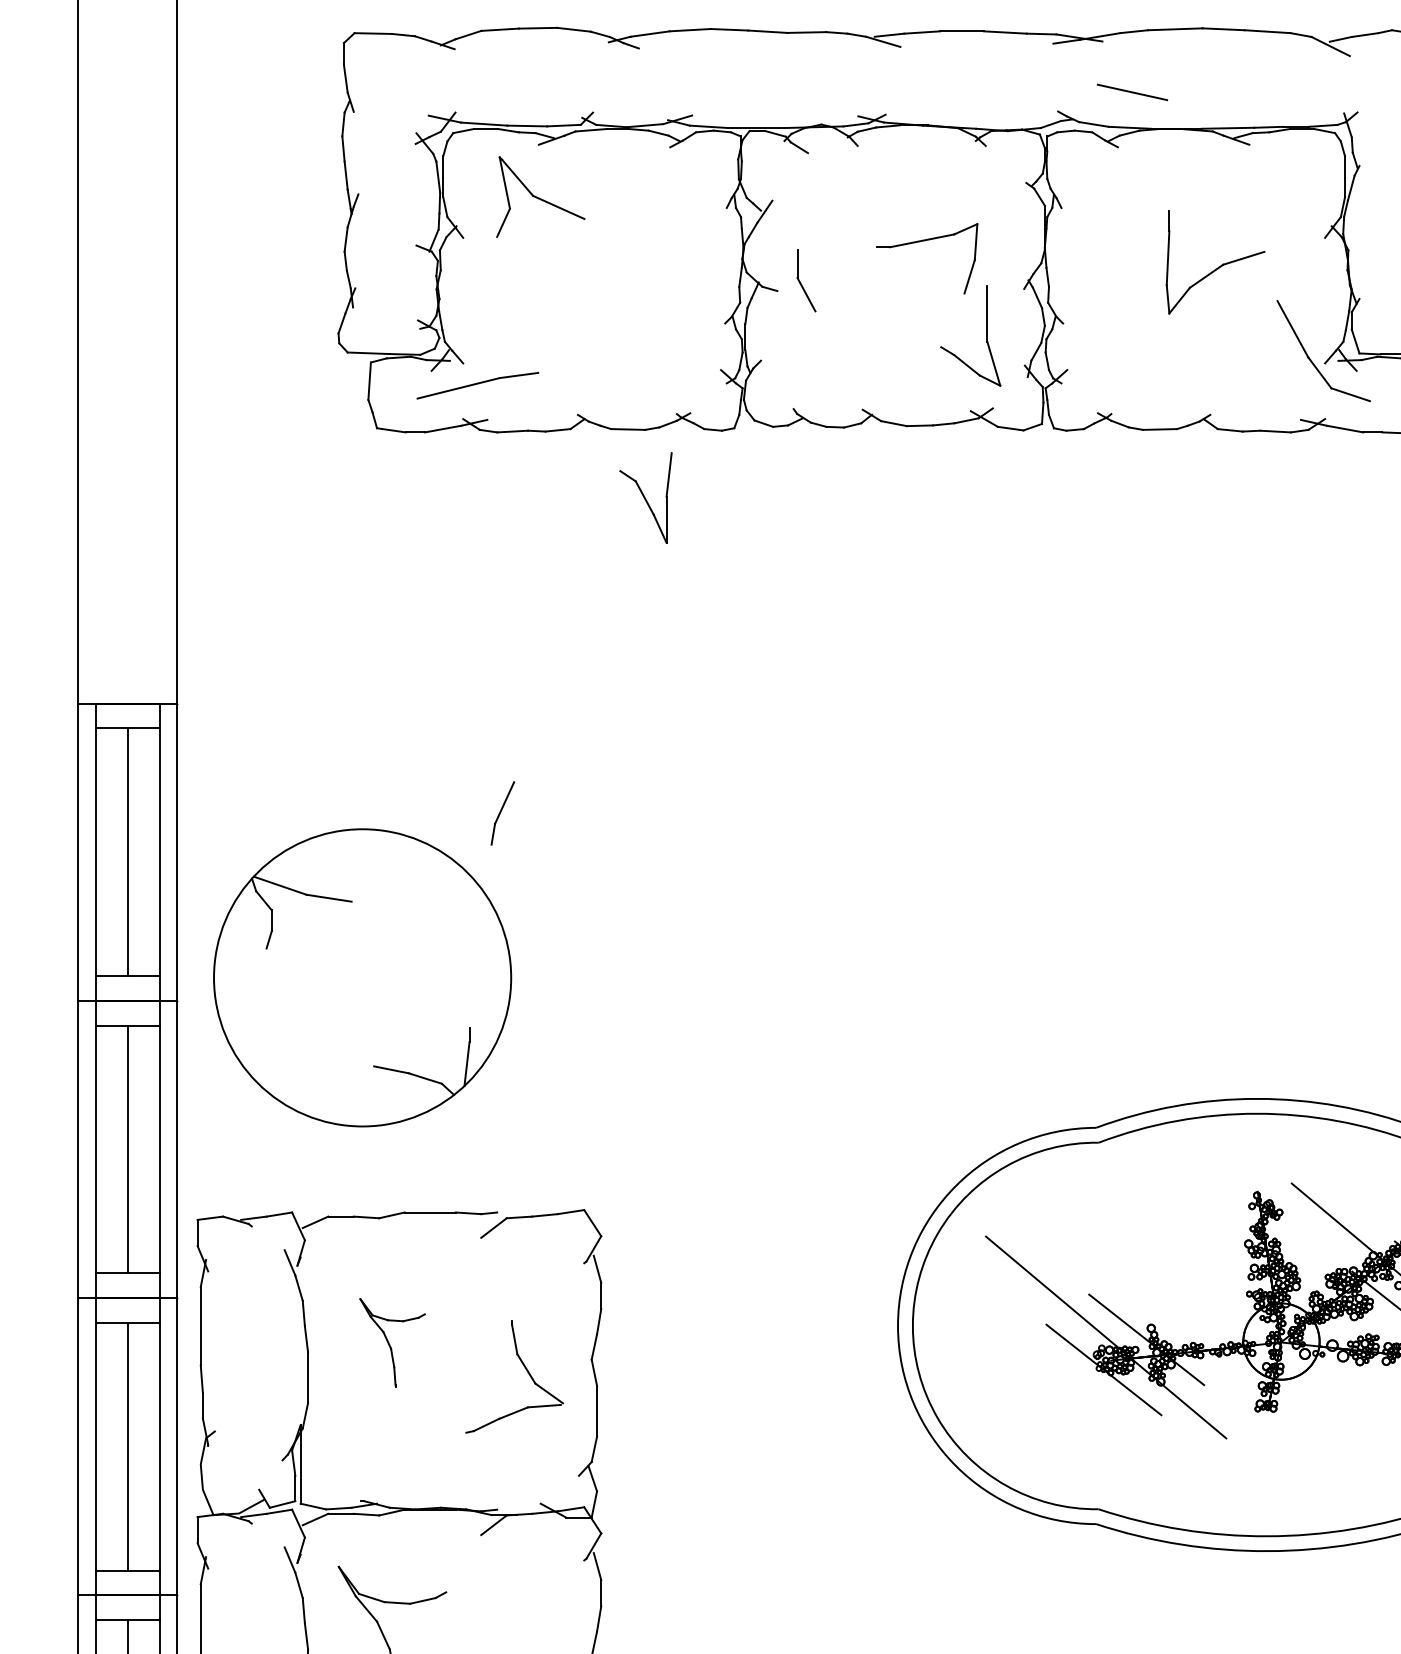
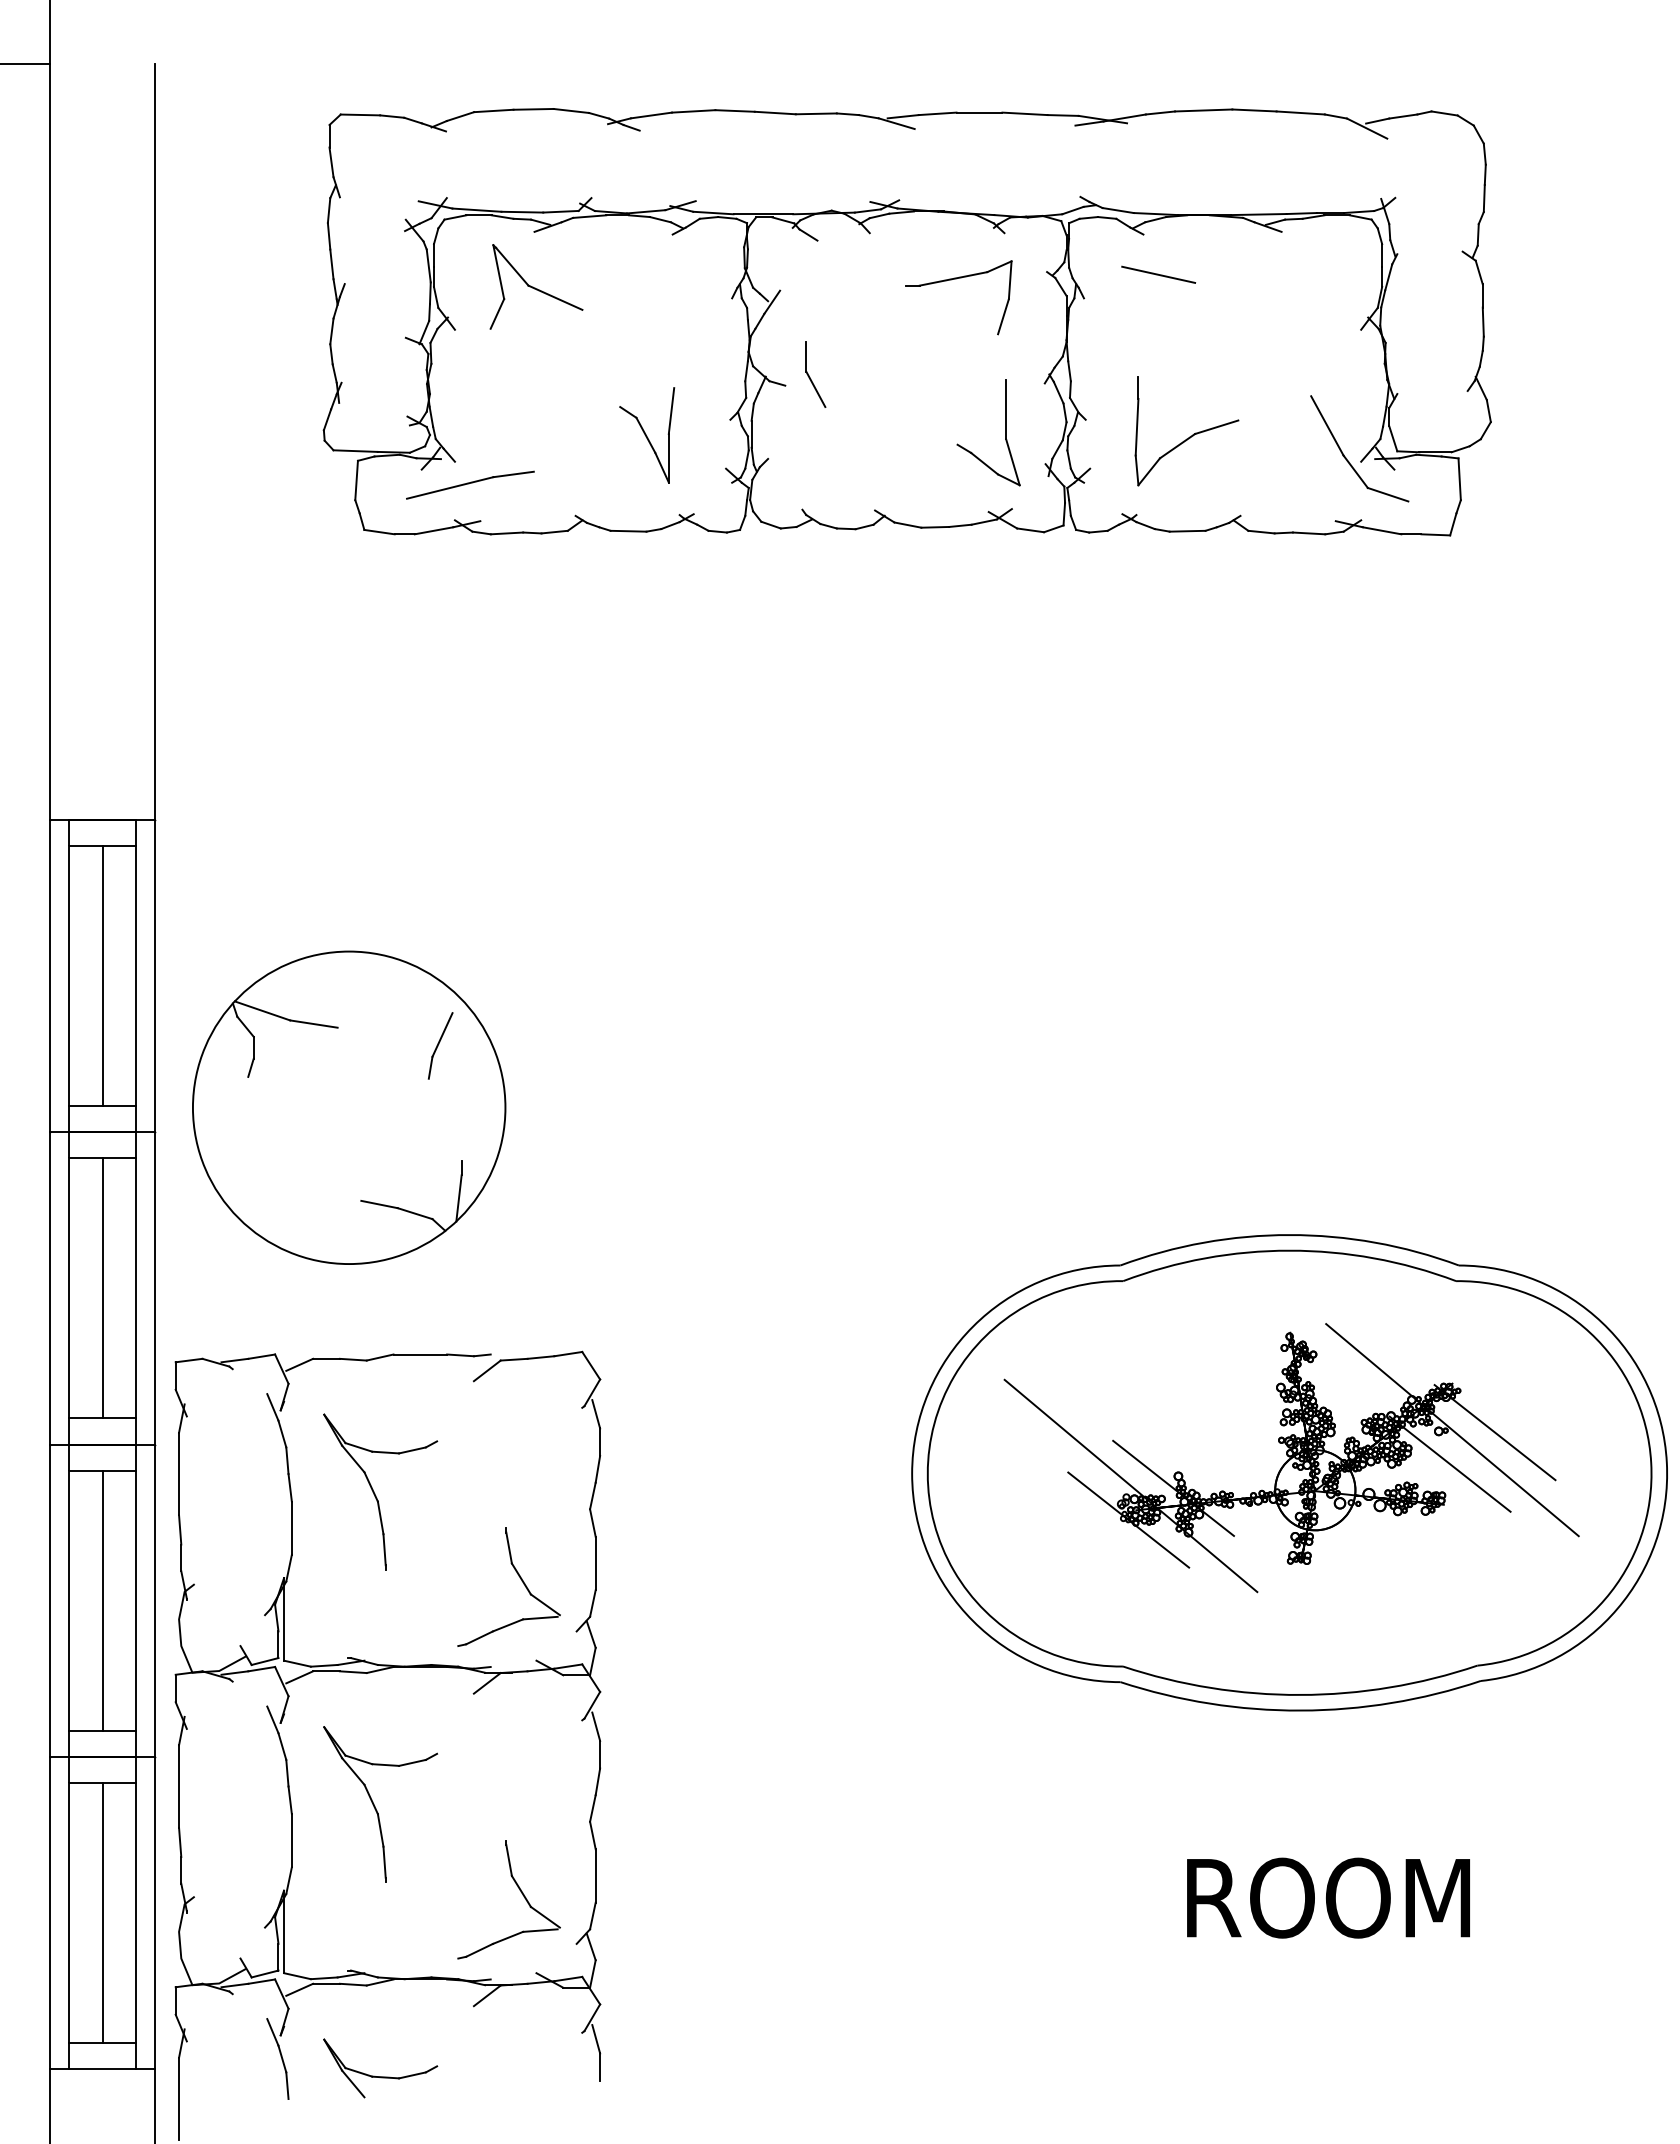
line: (1132, 92) -> (1158, 274), moved
part: (924, 241) -> (956, 279), moved
part: (1215, 262) -> (1186, 431), moved
part: (646, 498) -> (647, 435), moved
part: (502, 813) -> (440, 1045), moved
part: (392, 1342) -> (380, 1491), size x1.67
part: (525, 1369) -> (520, 1579), moved

